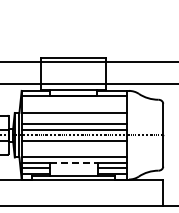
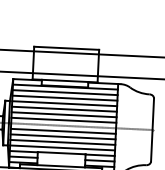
line: (73, 101) -> (64, 92), added
line: (73, 107) -> (64, 98), added
line: (73, 118) -> (63, 109), added
line: (73, 146) -> (62, 137), added
line: (73, 151) -> (62, 142), added
line: (73, 162) -> (61, 153), dashed -> solid

